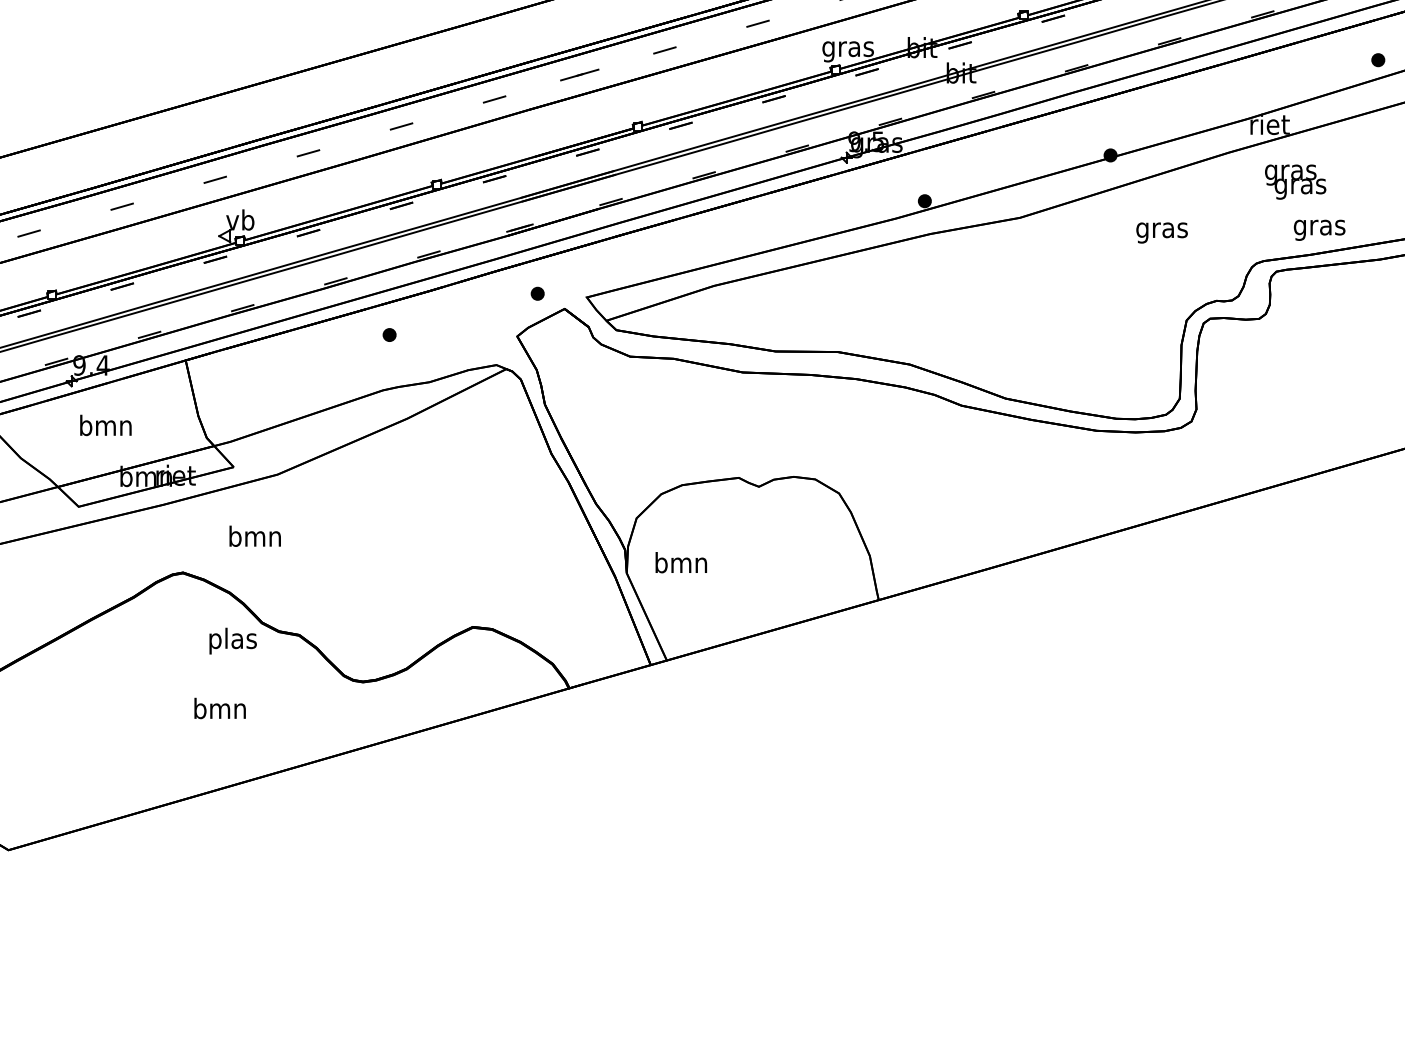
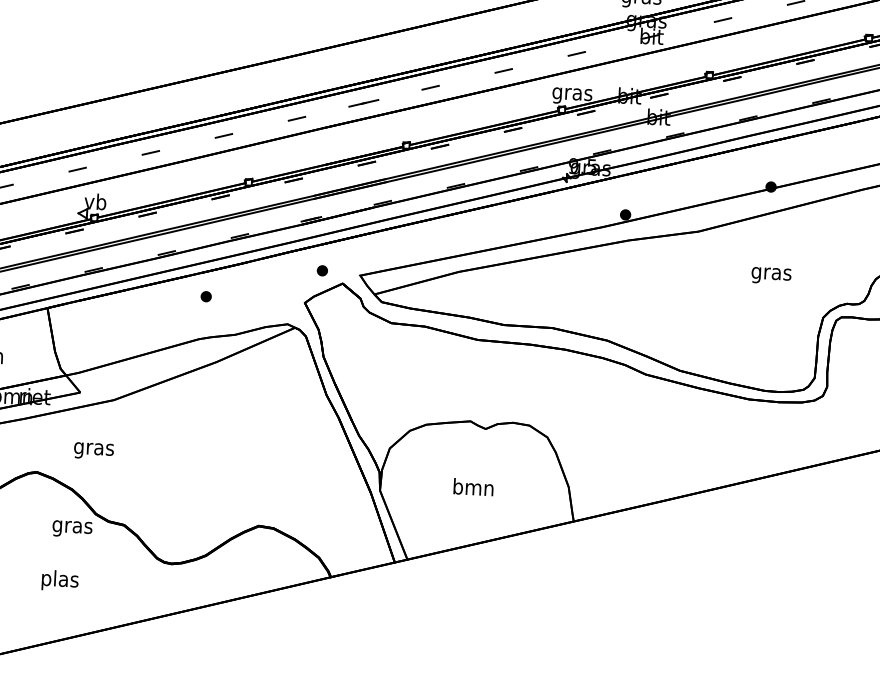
text: (1161, 232) -> (771, 275), moved
text: (254, 538) -> (93, 448), bmn -> gras
text: (680, 562) -> (473, 487), moved
text: (232, 640) -> (72, 526), plas -> gras
text: (219, 710) -> (59, 580), bmn -> plas

